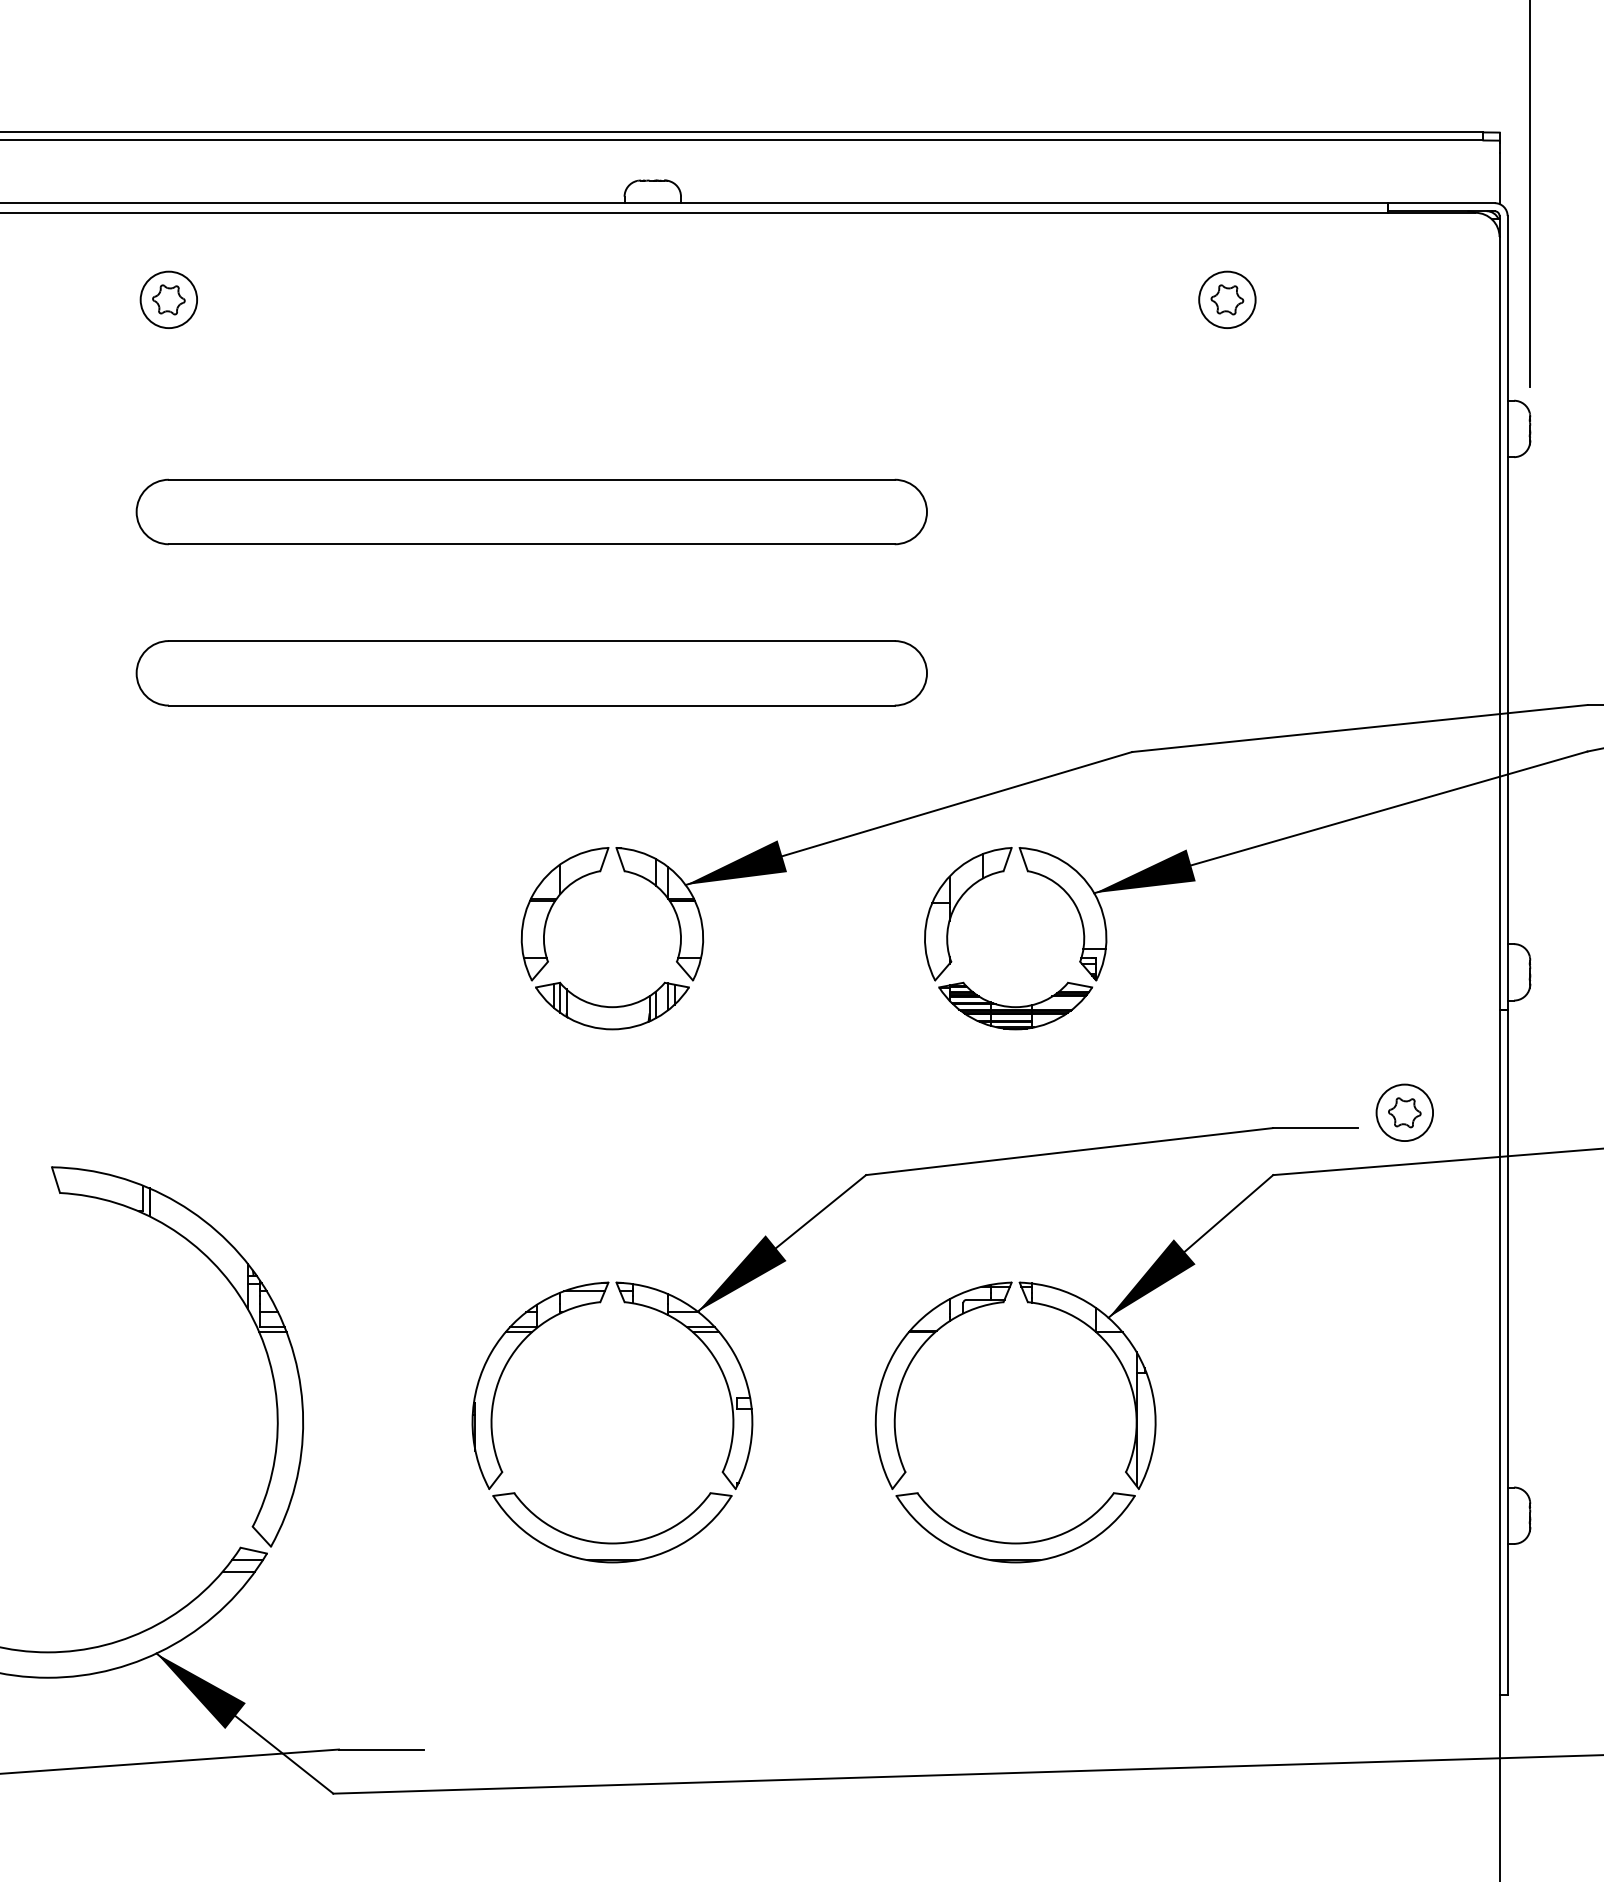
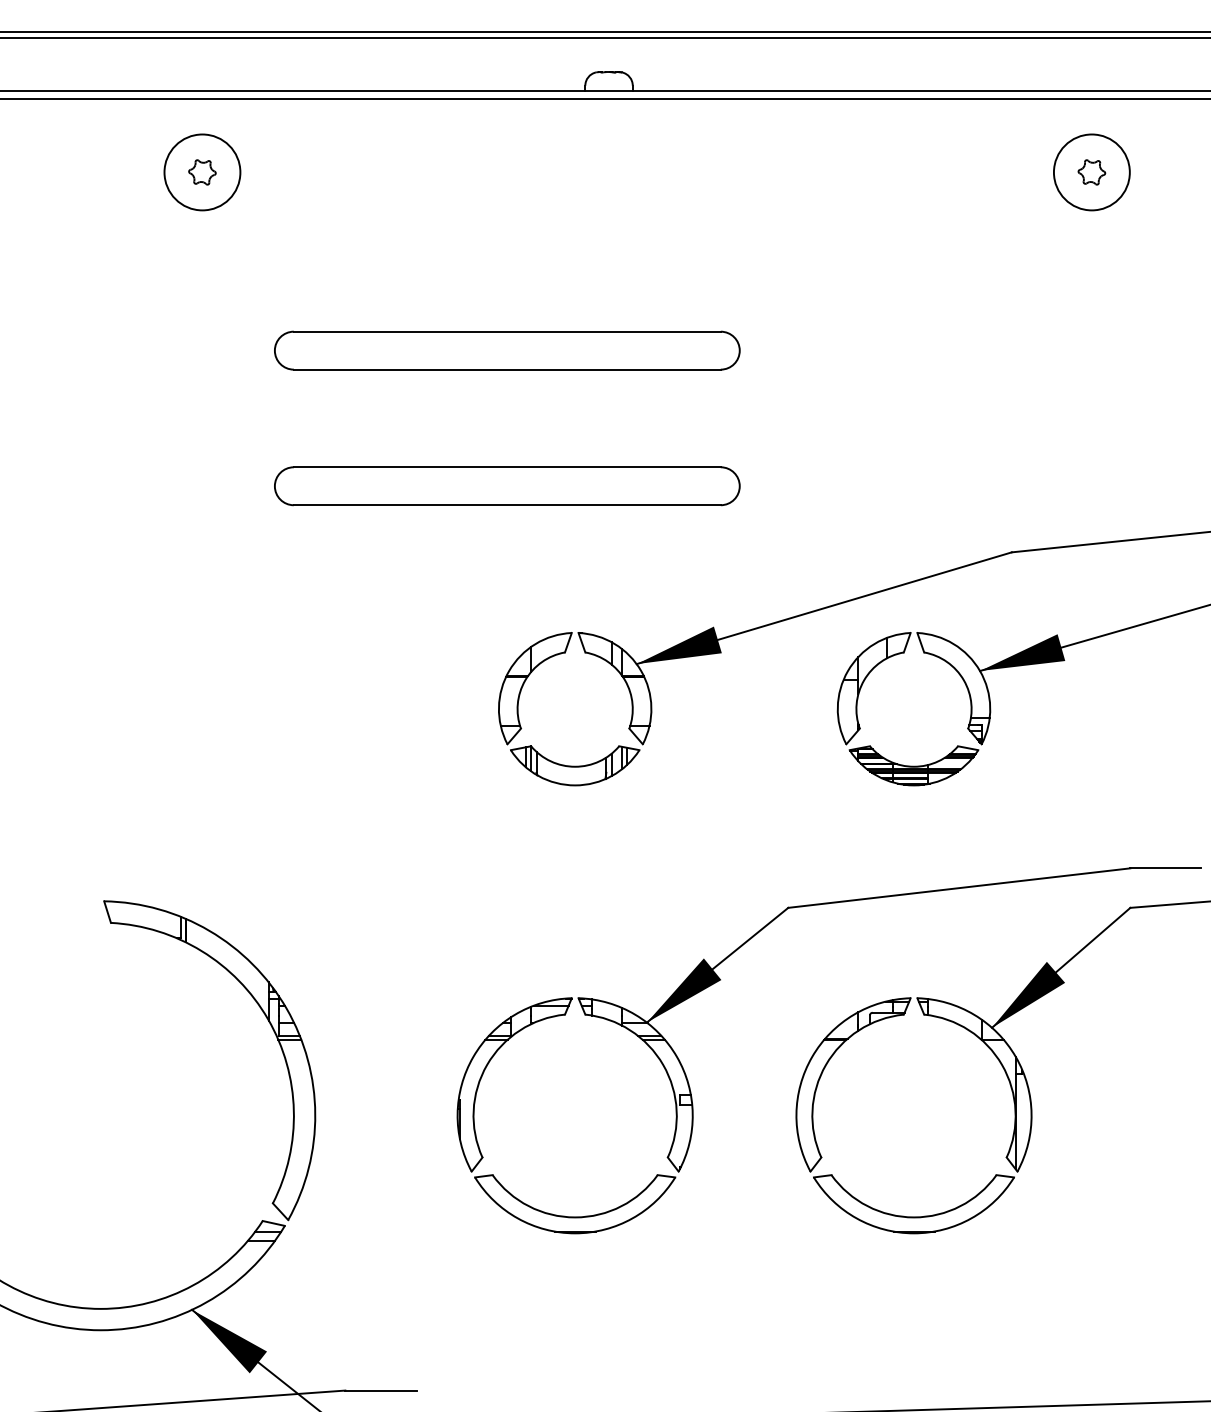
circle: (168, 299) -> (202, 172), size x1.6
circle: (1227, 299) -> (1091, 172), size x1.6
part: (531, 511) -> (507, 350), size x0.7
part: (531, 673) -> (507, 486), size x0.7

